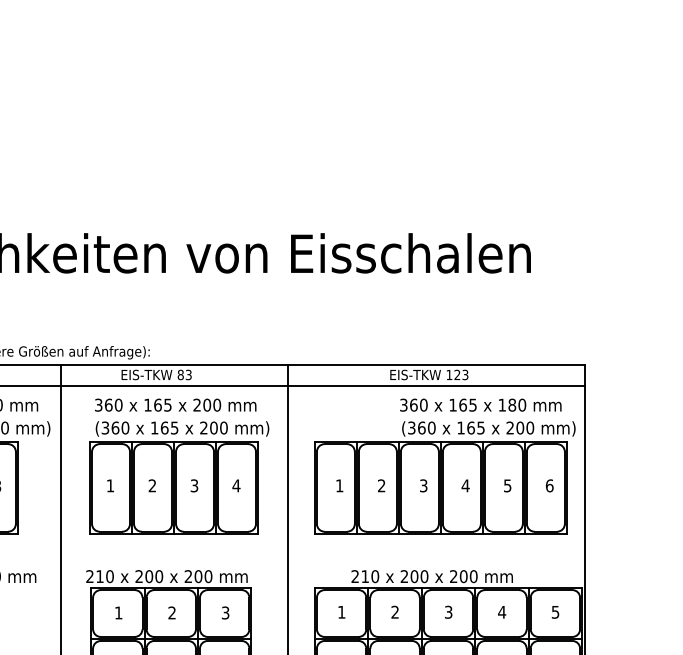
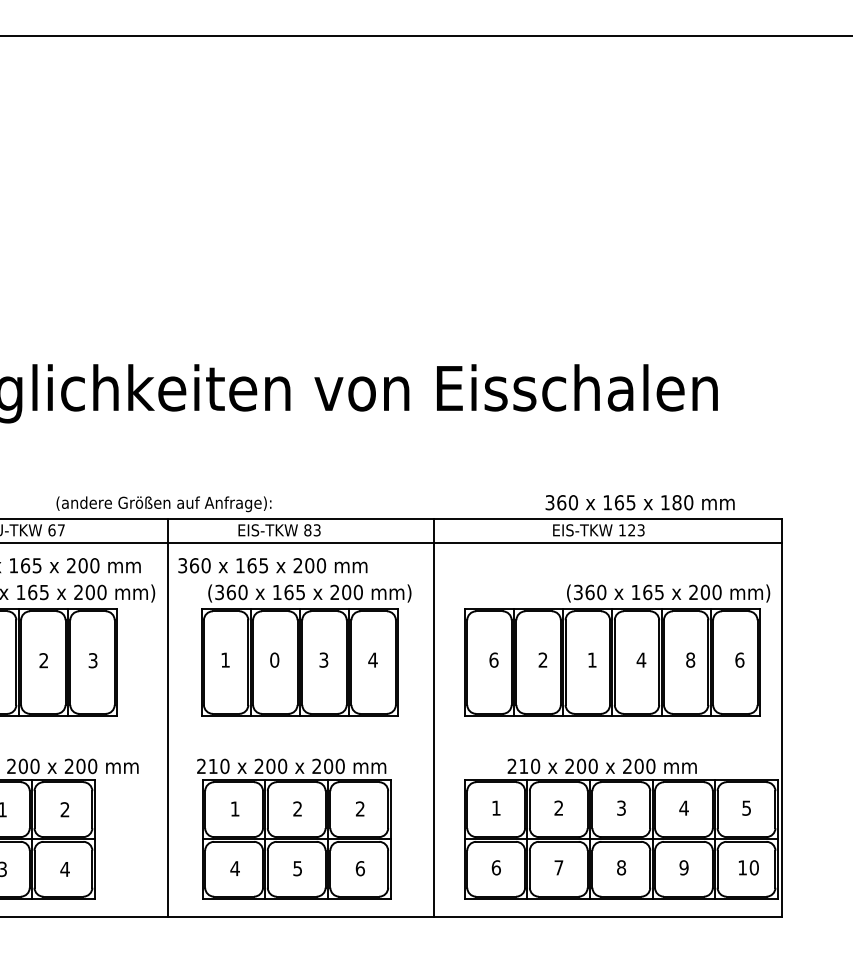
text: (175, 405) -> (272, 565), moved
text: (480, 405) -> (639, 502), moved
text: (152, 485) -> (274, 659), 2 -> 0
text: (339, 485) -> (493, 659), 1 -> 6
text: (423, 485) -> (591, 659), 3 -> 1
text: (507, 485) -> (690, 659), 5 -> 8
text: (225, 613) -> (360, 809), 3 -> 2

